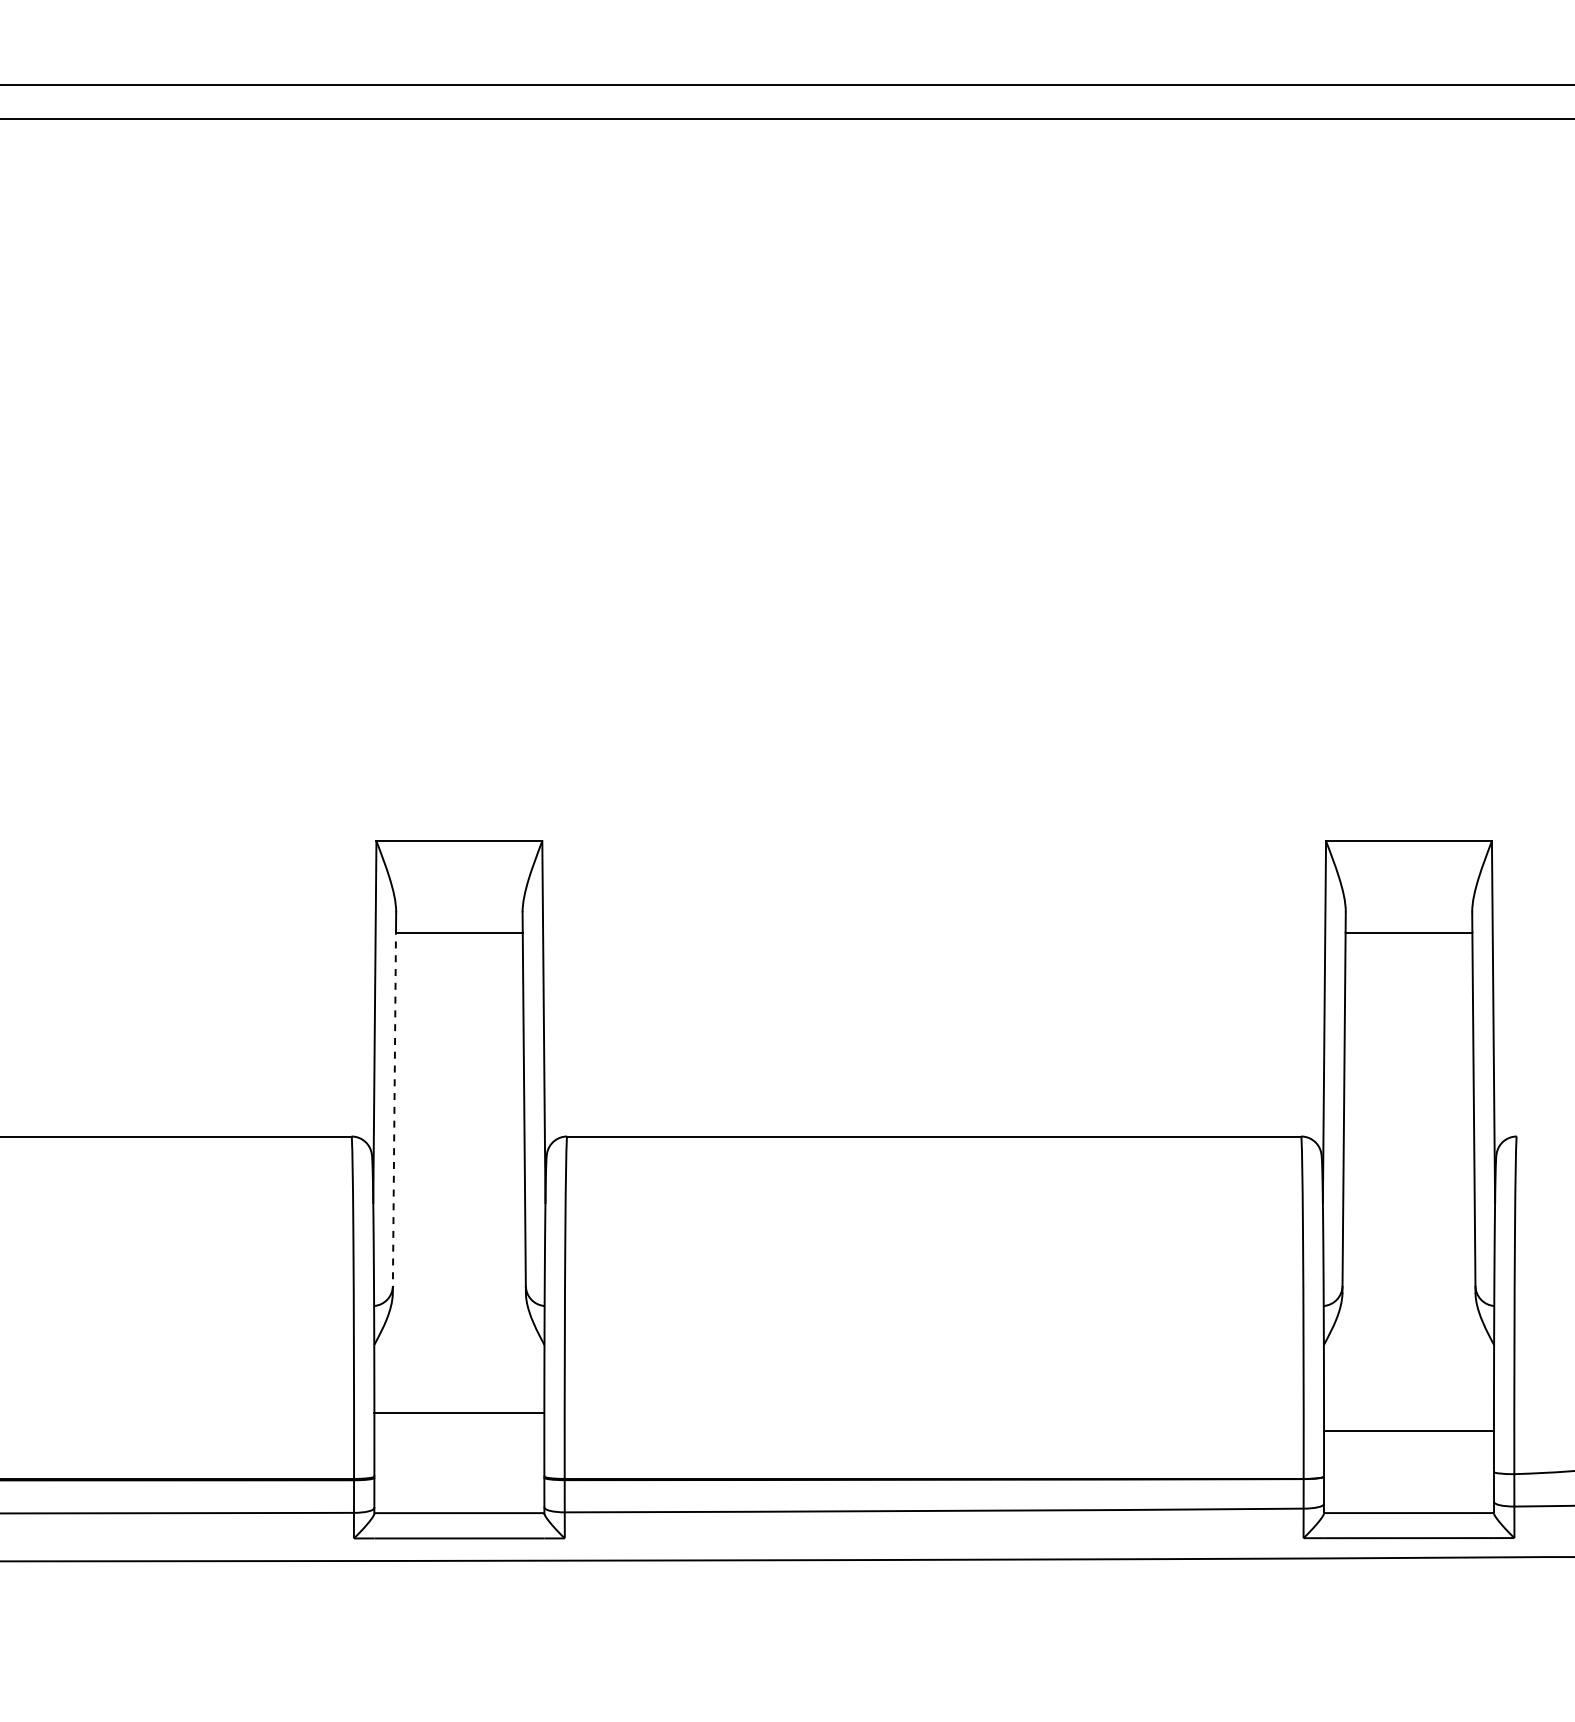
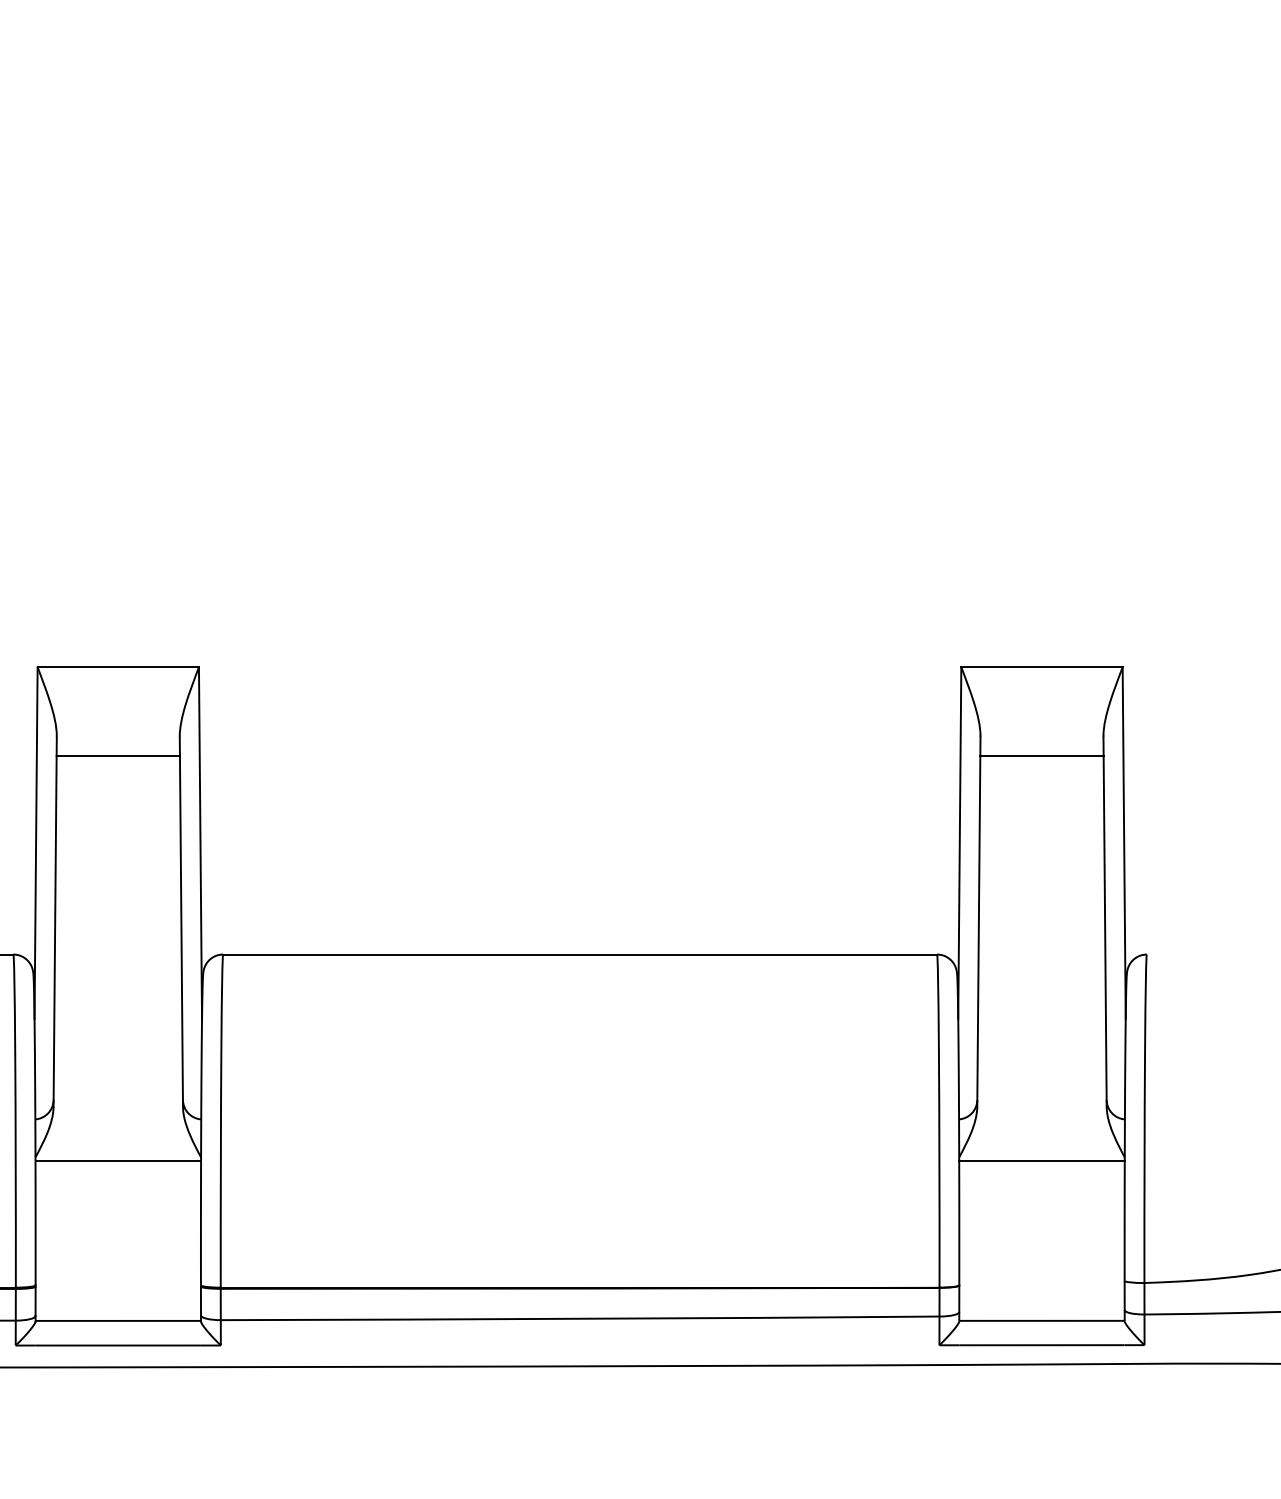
line: (394, 1112) -> (55, 931), dashed -> solid
line: (459, 1413) -> (118, 1161), moved
line: (1408, 1431) -> (1041, 1161), moved

